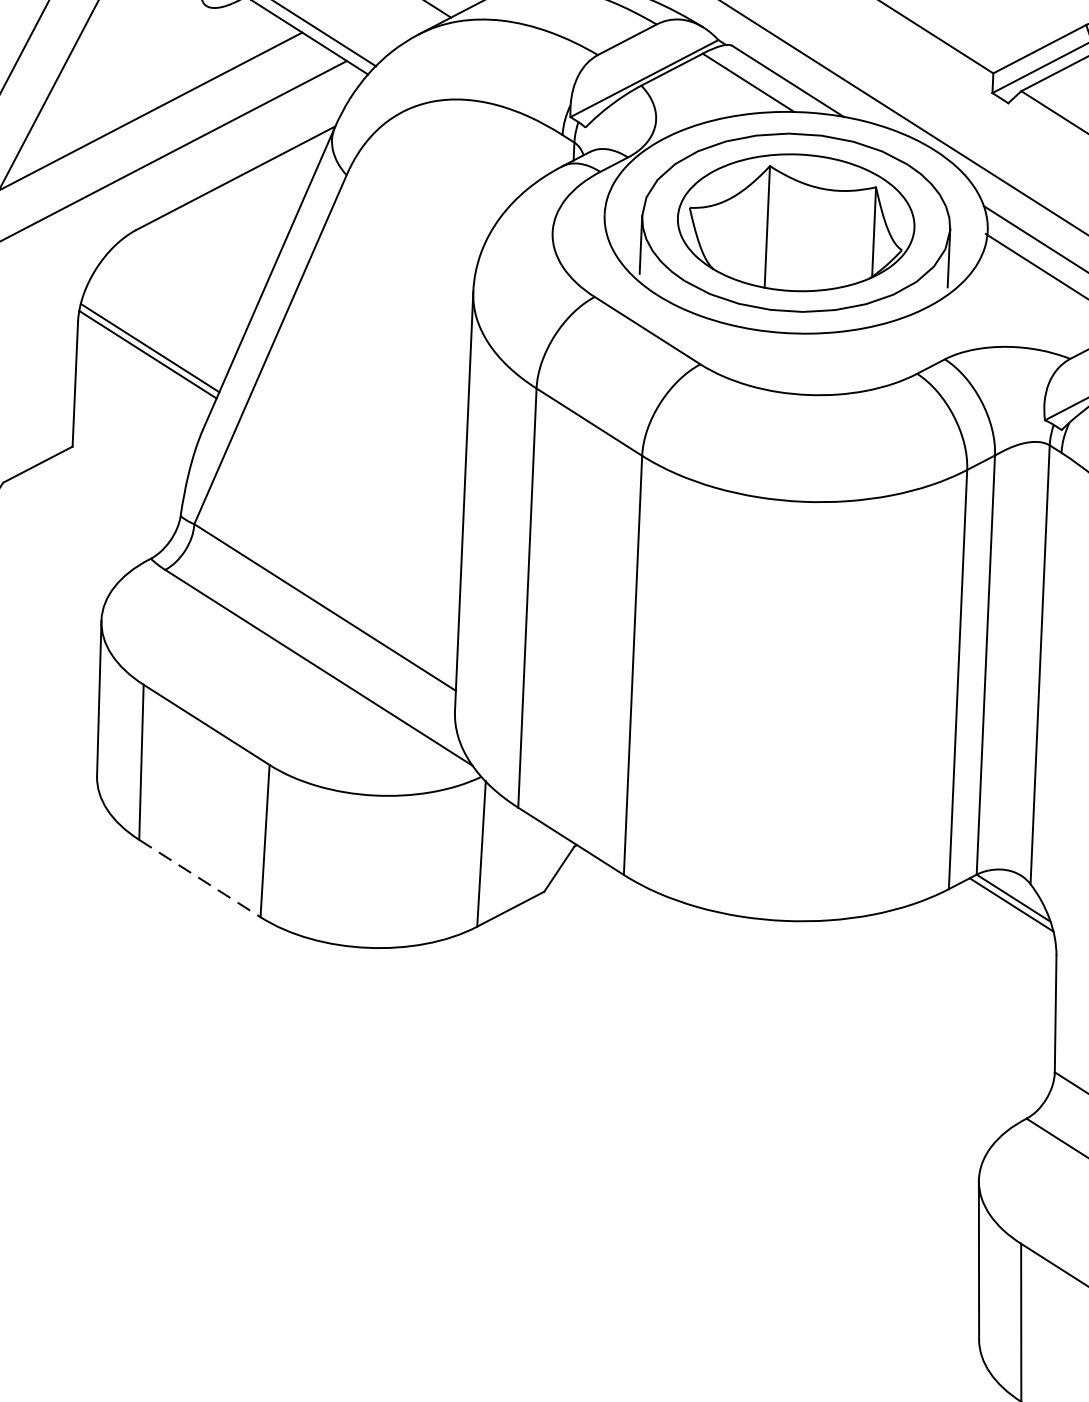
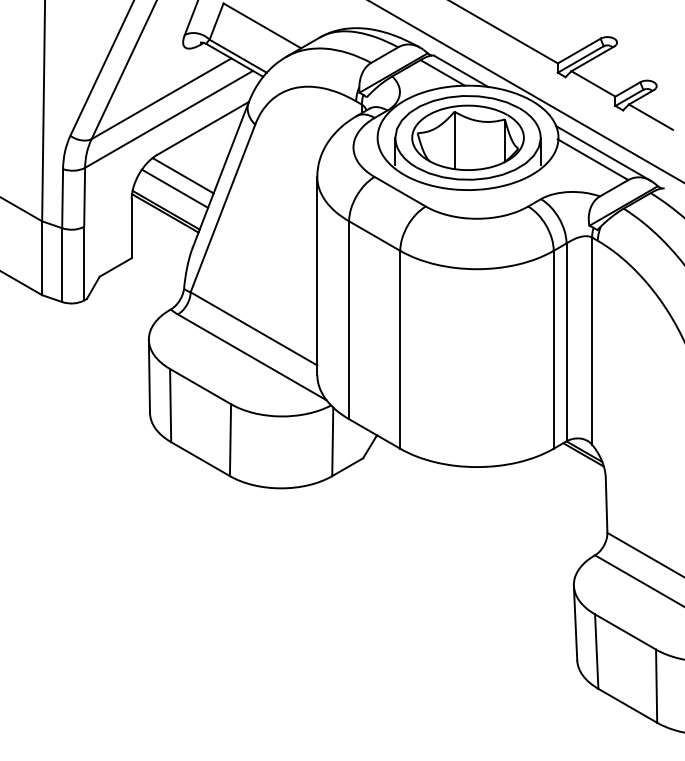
line: (187, 276) -> (182, 175), added
line: (169, 302) -> (174, 188), added
line: (199, 879) -> (200, 459), dashed -> solid

